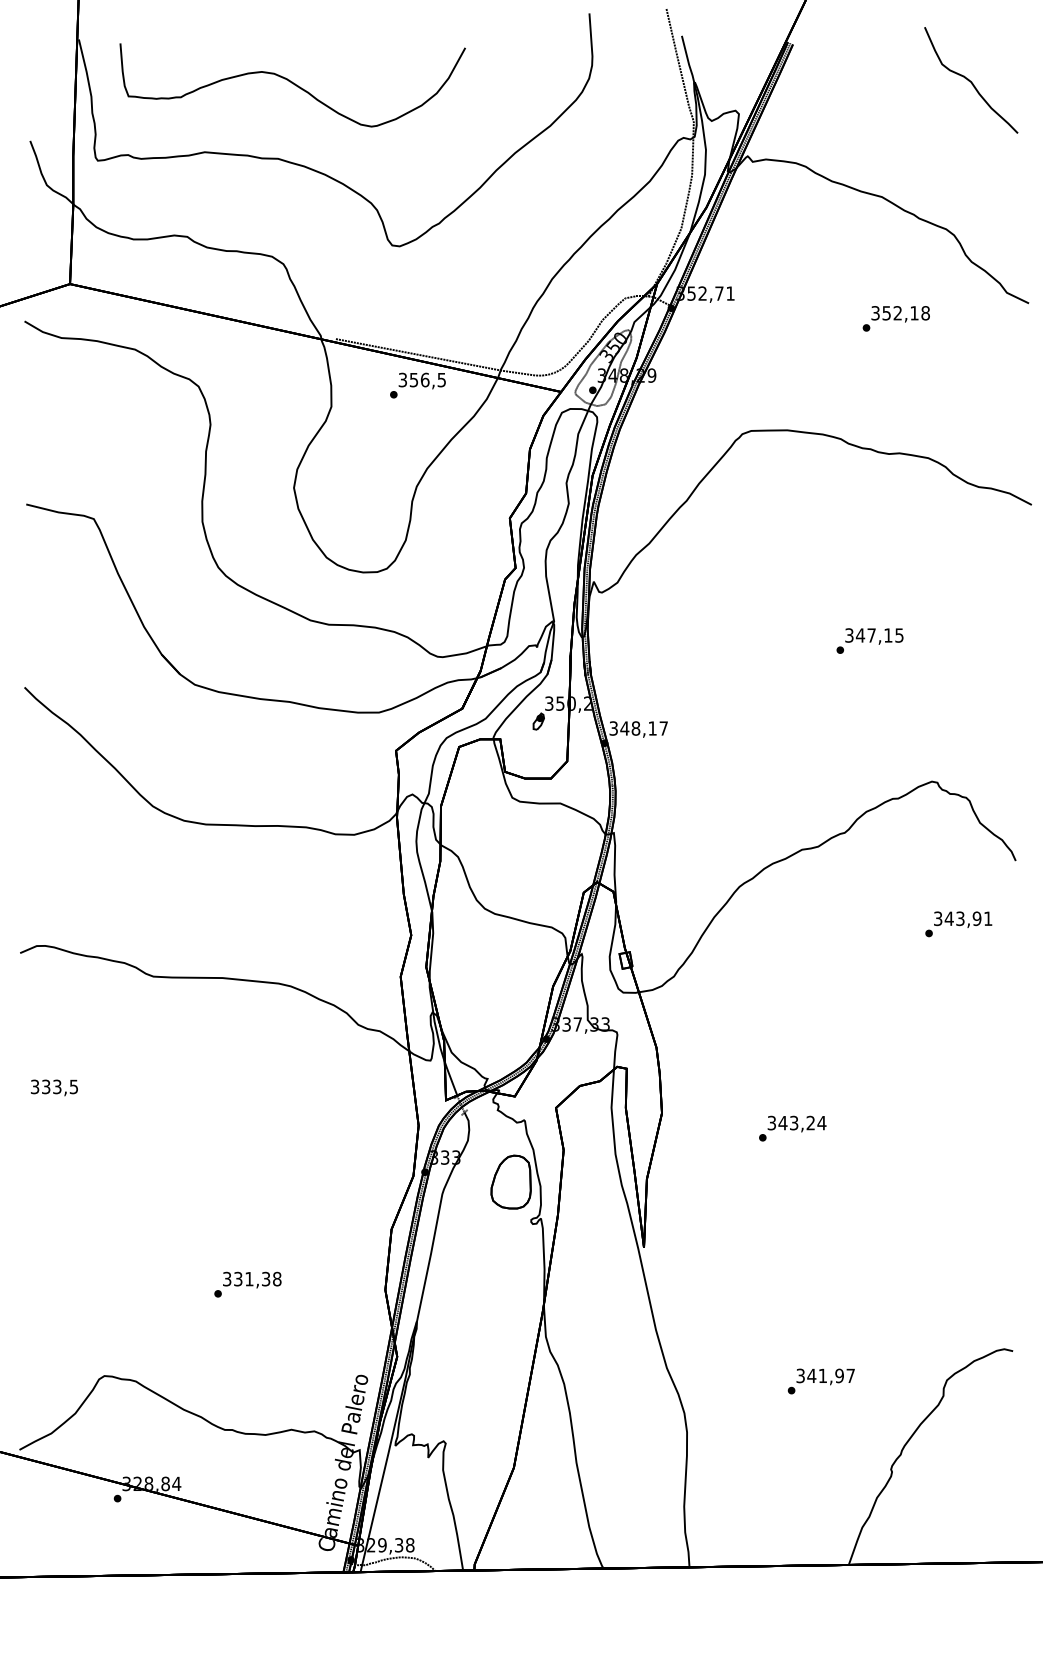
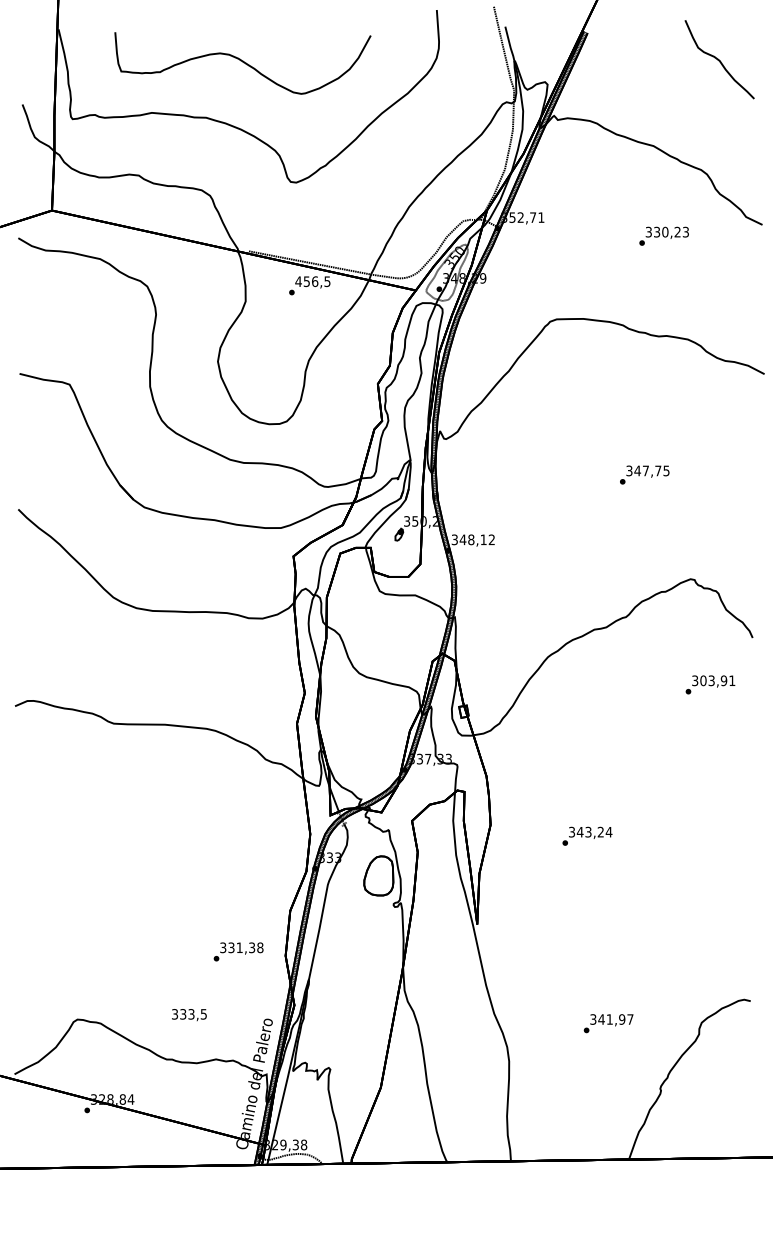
part: (292, 85) -> (242, 63), moved
text: (906, 313) -> (671, 232), 352,18 -> 330,23
text: (402, 379) -> (298, 281), 356,5 -> 456,5
text: (888, 635) -> (658, 470), 347,15 -> 347,75
text: (663, 728) -> (491, 539), 348,17 -> 348,12
text: (948, 918) -> (702, 680), 343,91 -> 303,91
text: (54, 1087) -> (189, 1014), moved
text: (247, 1284) -> (238, 951), moved

